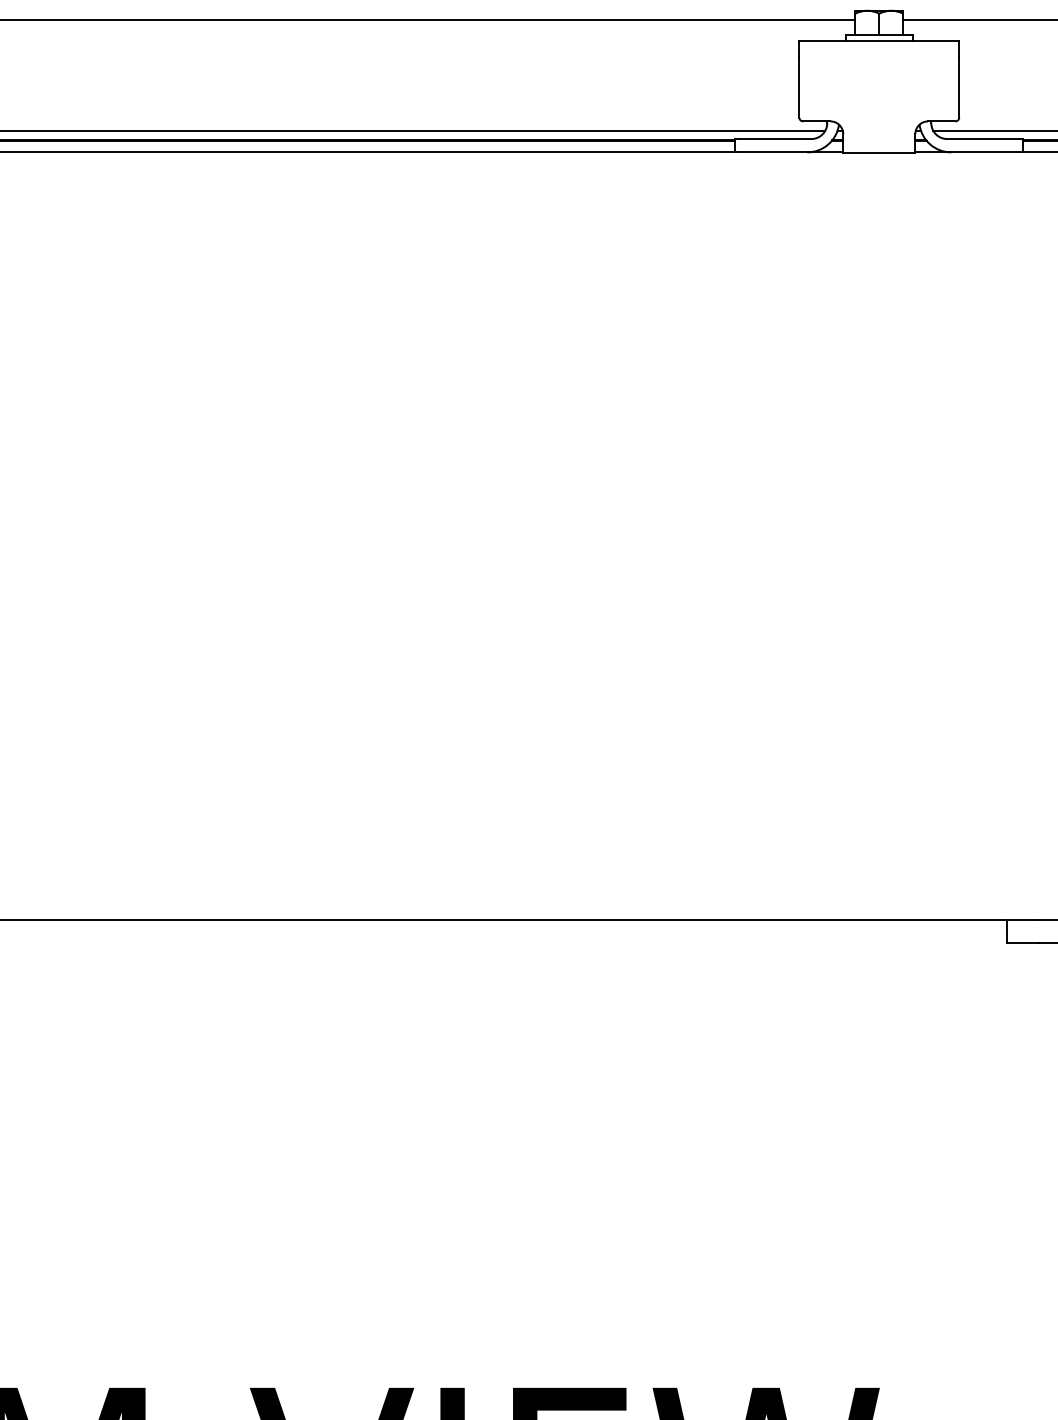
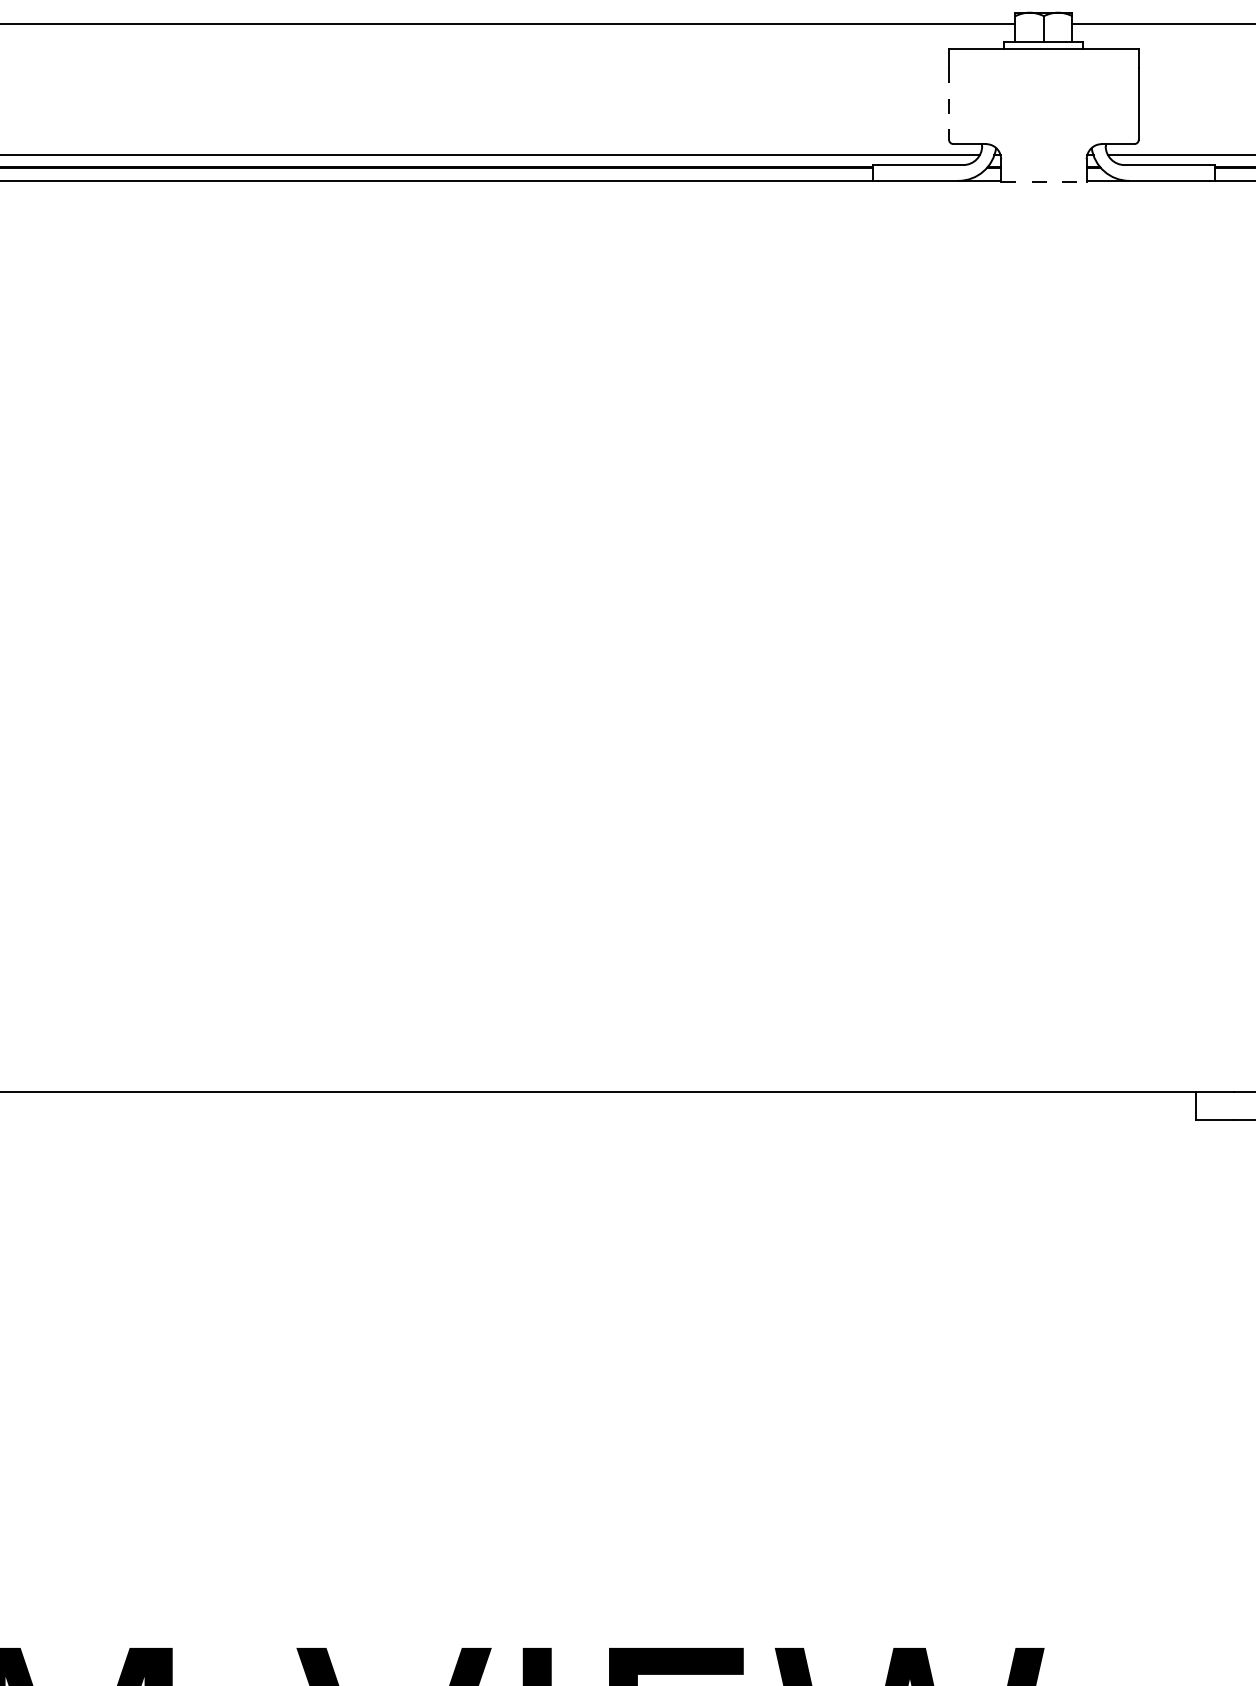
line: (799, 88) -> (949, 105), solid -> dashed
line: (879, 153) -> (1044, 182), solid -> dashed

